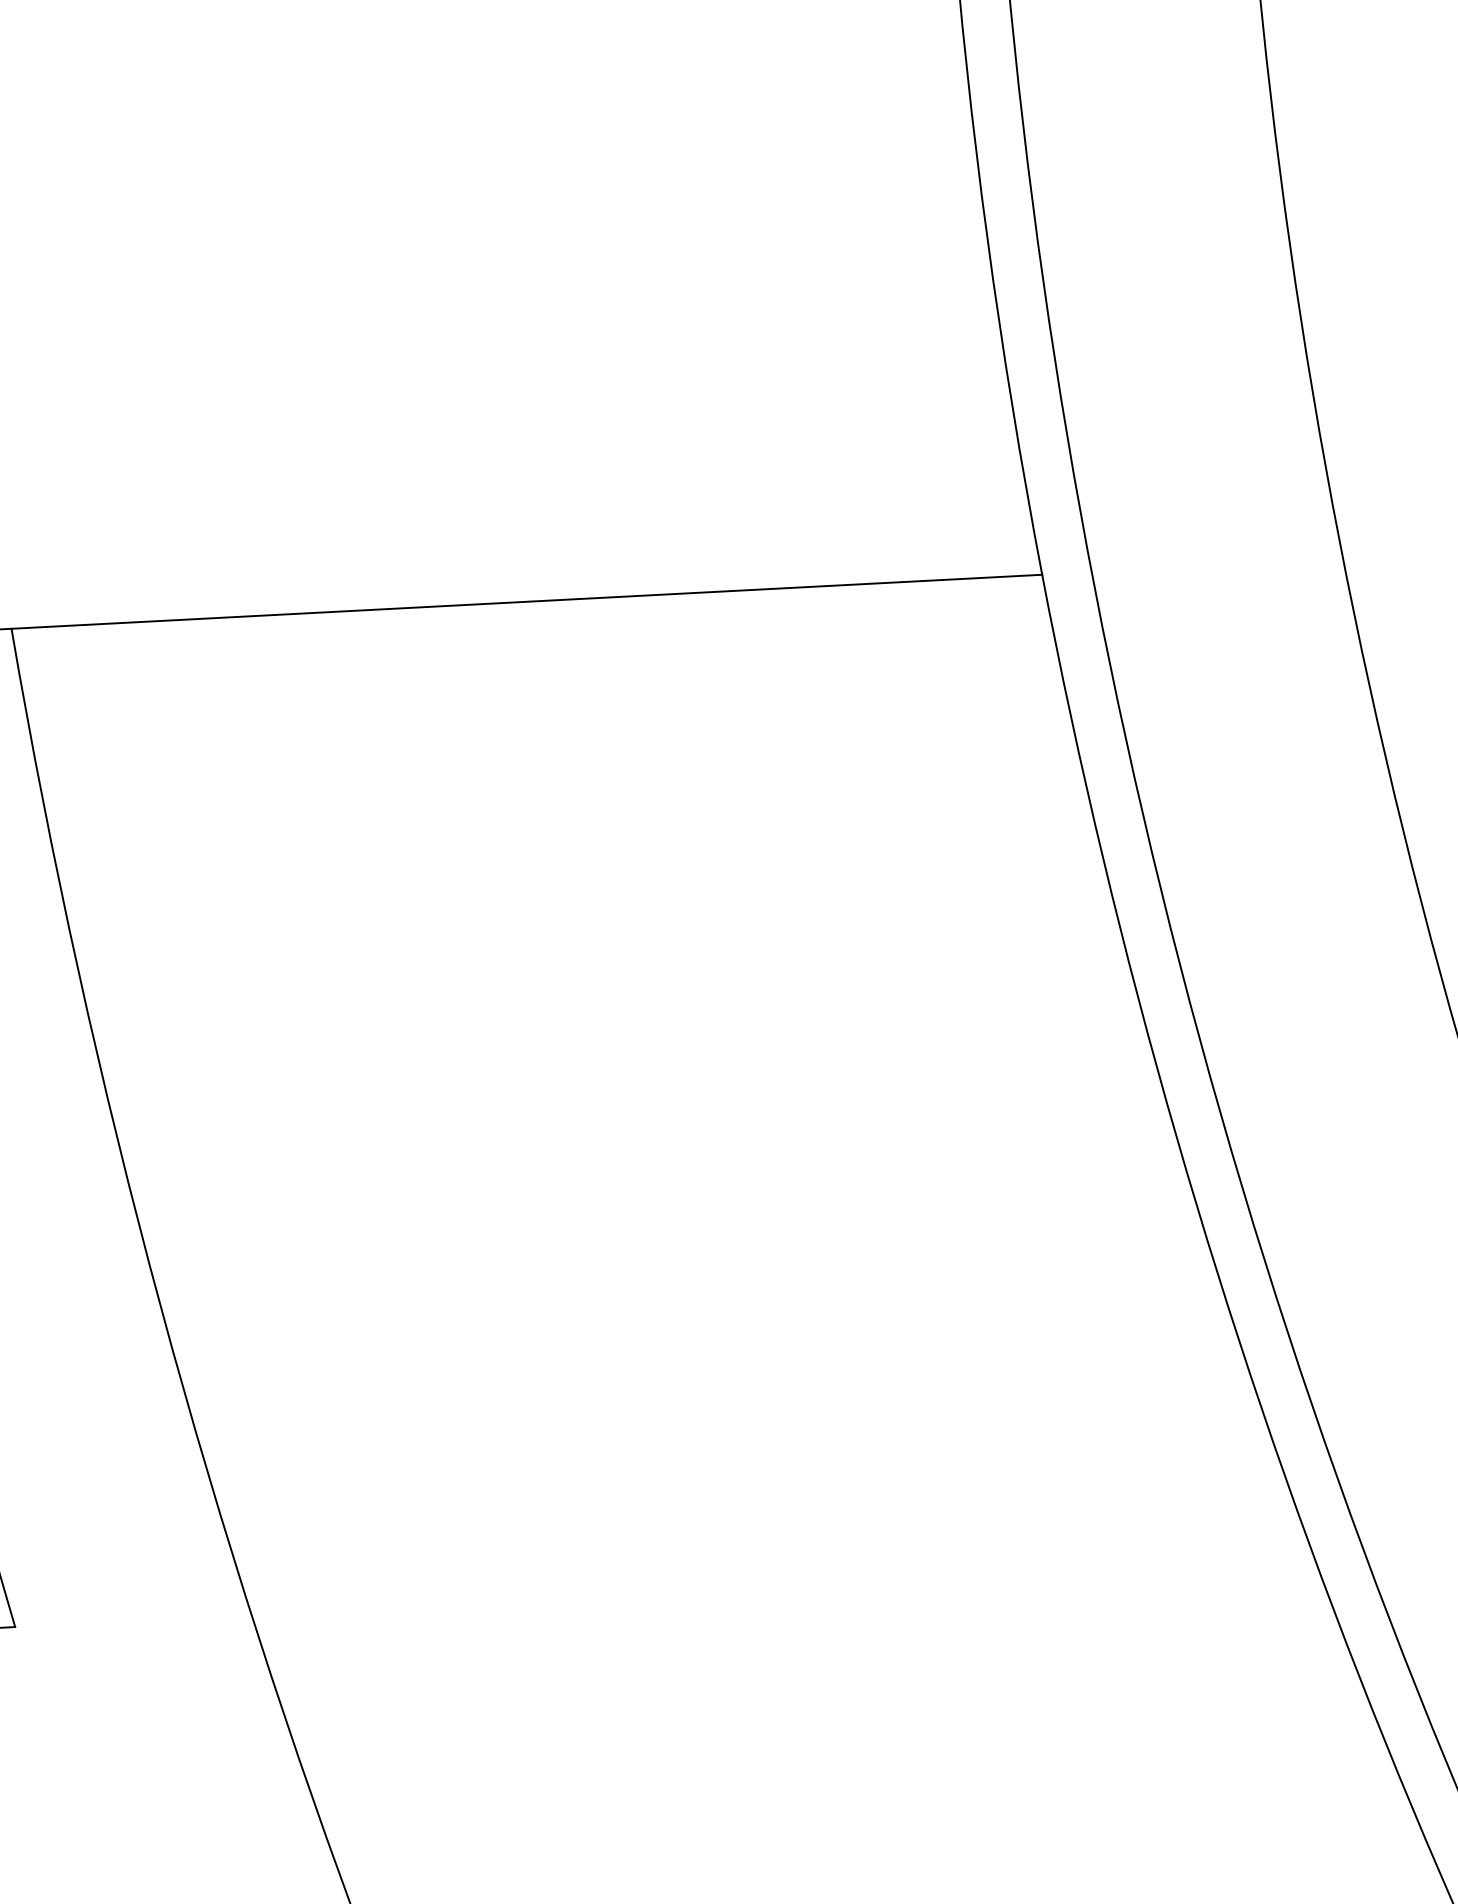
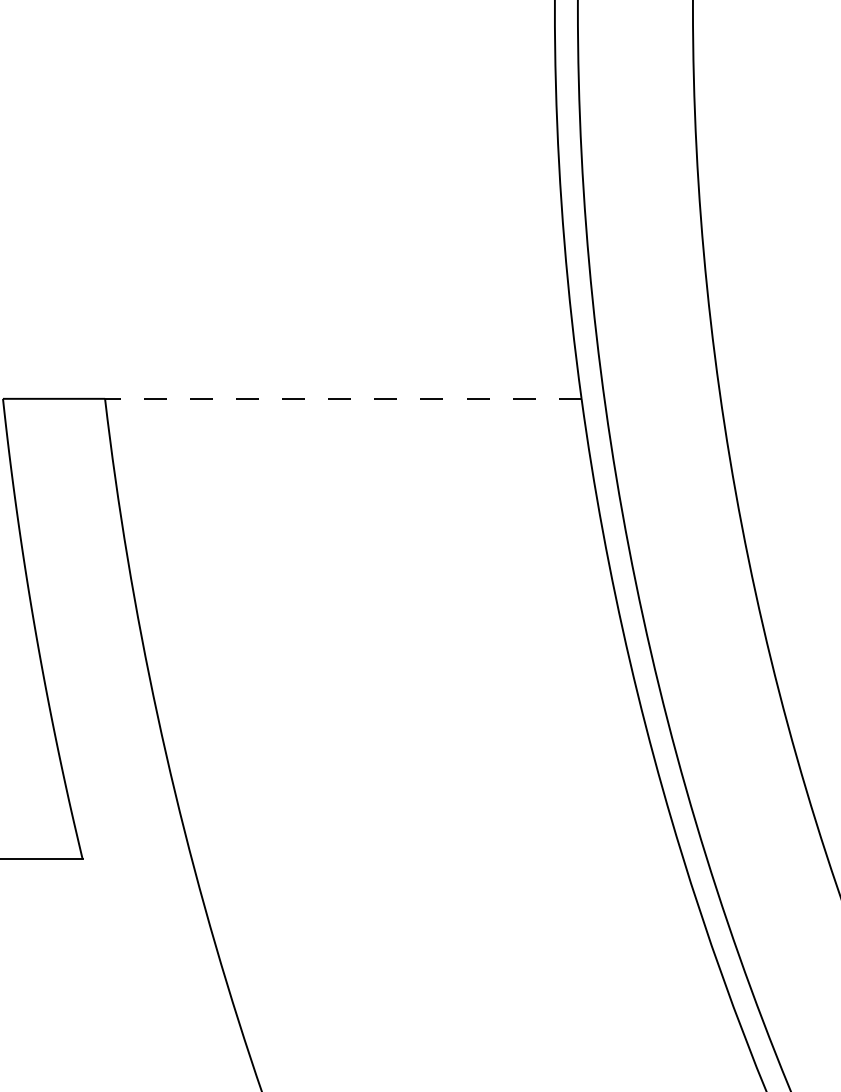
line: (525, 601) -> (342, 398), solid -> dashed

